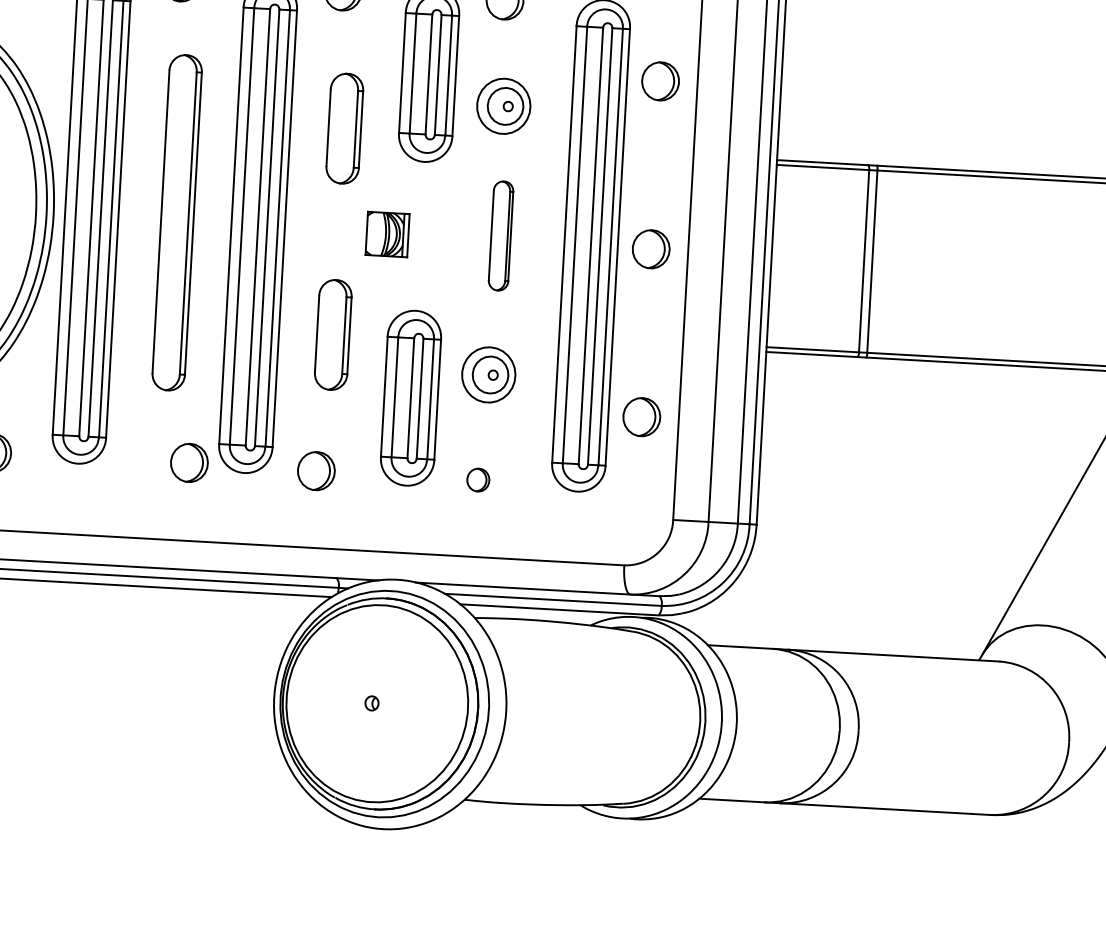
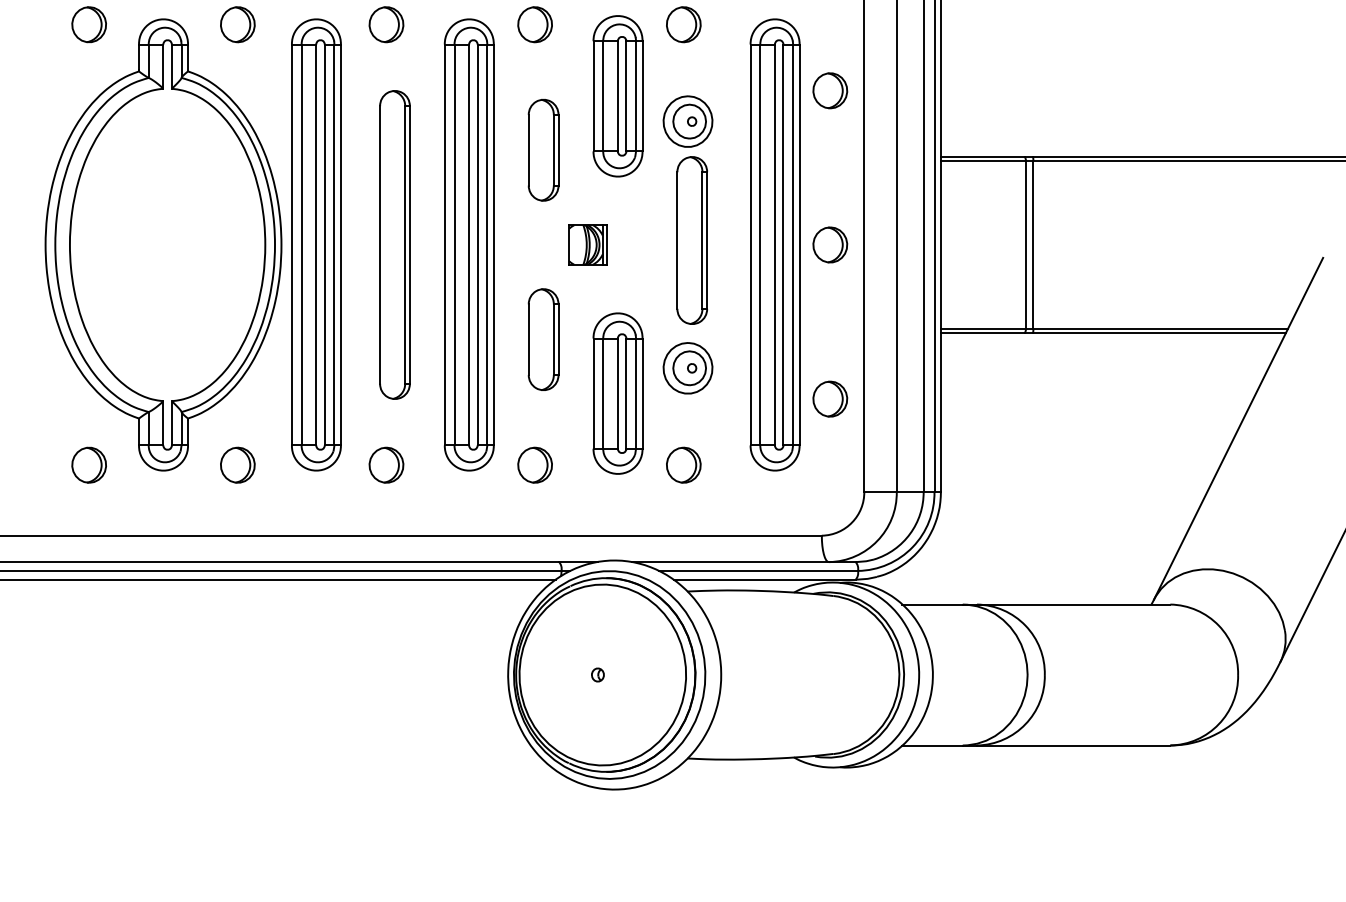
part: (500, 235) -> (691, 240), size x1.67
part: (189, 462) -> (386, 464), moved
part: (477, 479) -> (683, 464), size x1.67

